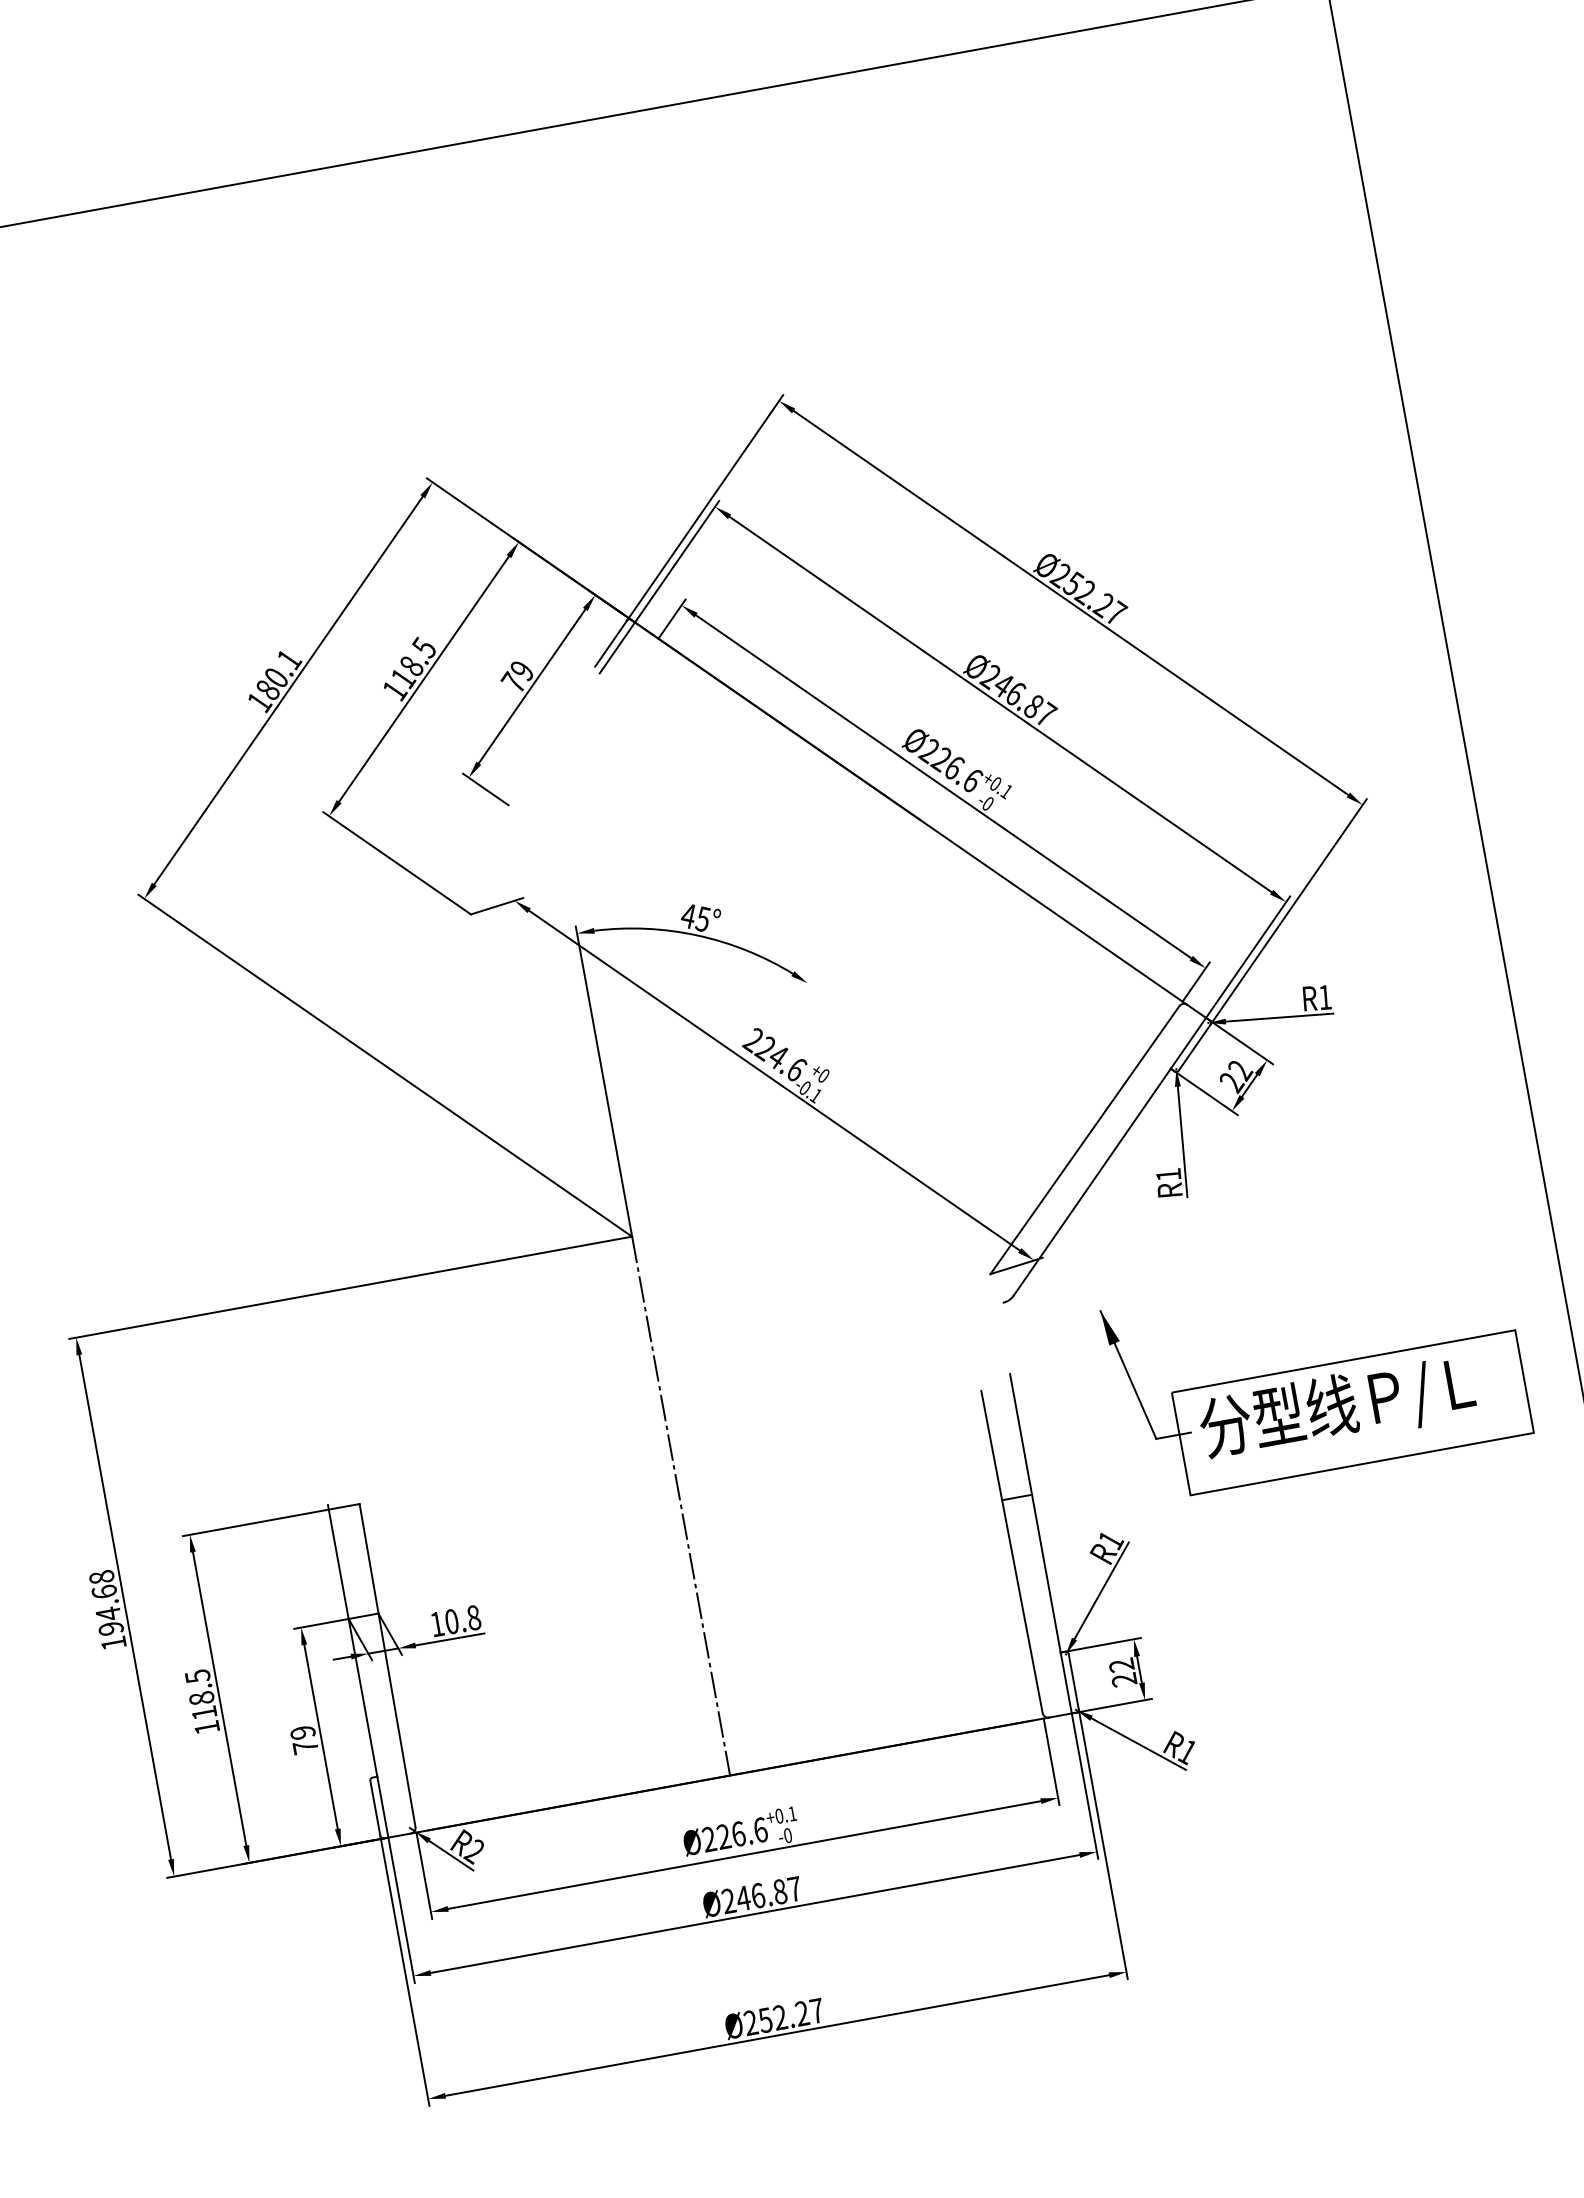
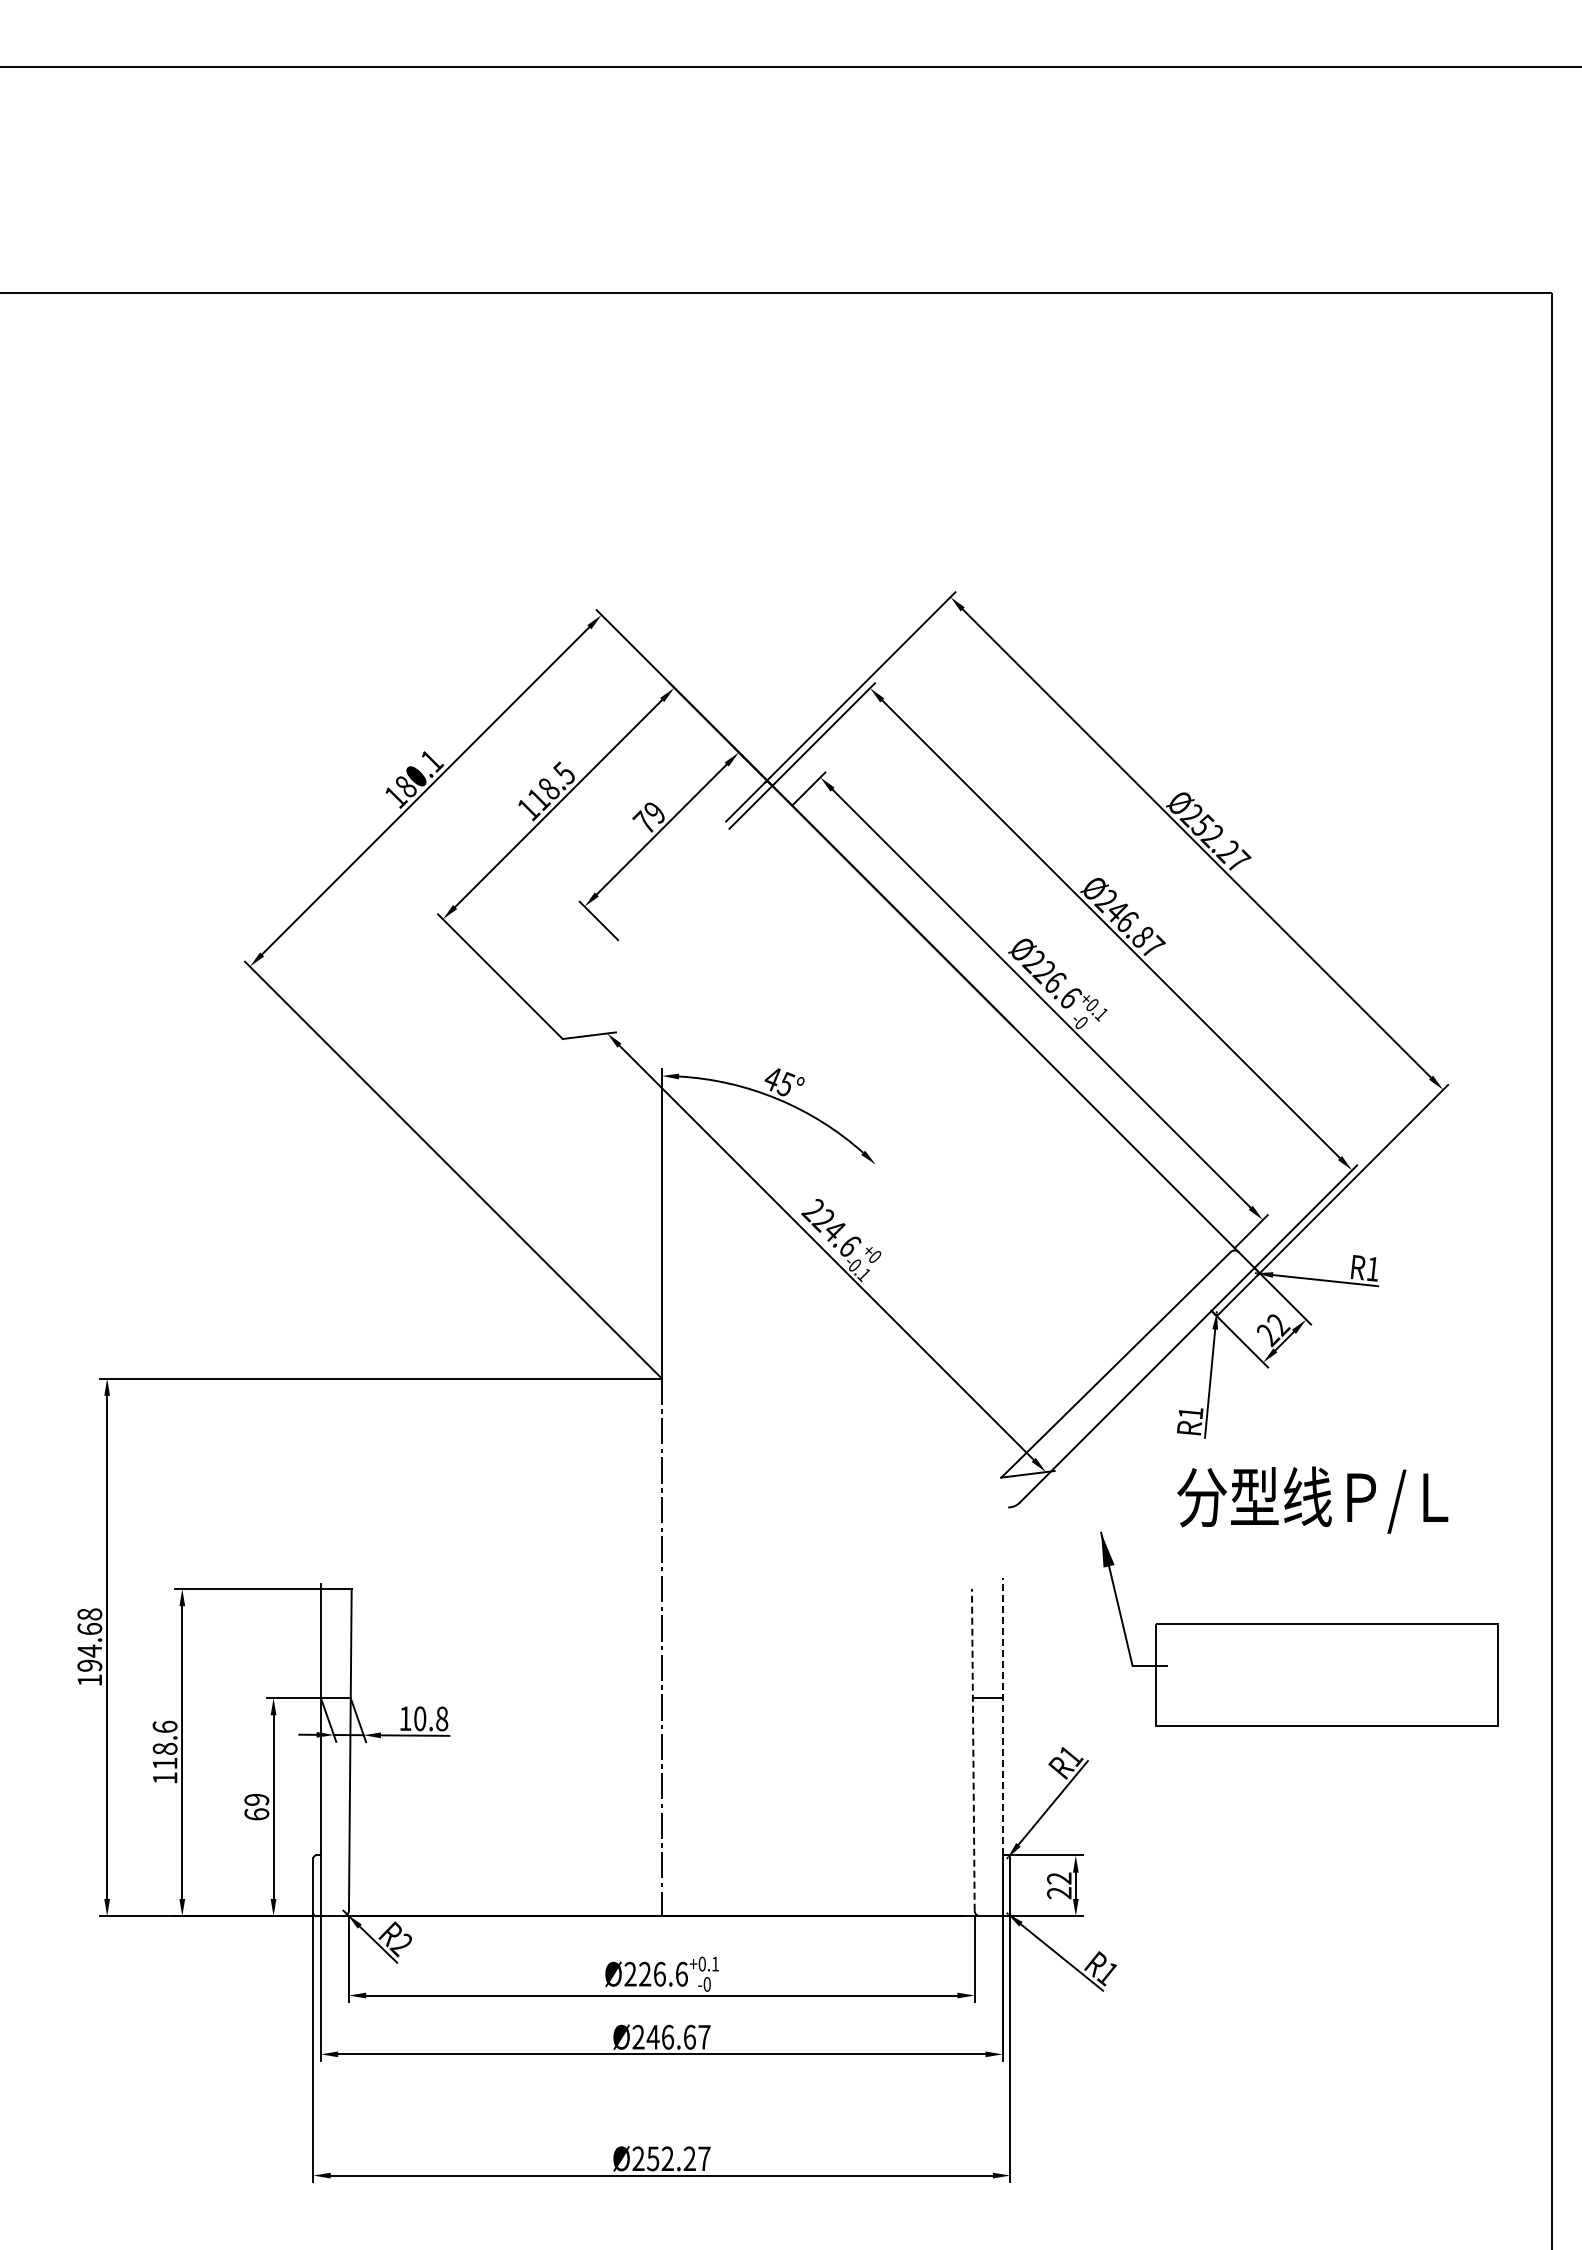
text: (1336, 1407) -> (1312, 1499), moved
line: (1035, 1513) -> (1002, 1716), solid -> dashed
line: (1012, 1551) -> (973, 1749), solid -> dashed
text: (197, 1676) -> (164, 1726), 118.5 -> 118.6
text: (305, 1747) -> (256, 1814), 79 -> 69
text: (779, 1891) -> (689, 2036), Ø246.87 -> Ø246.67

